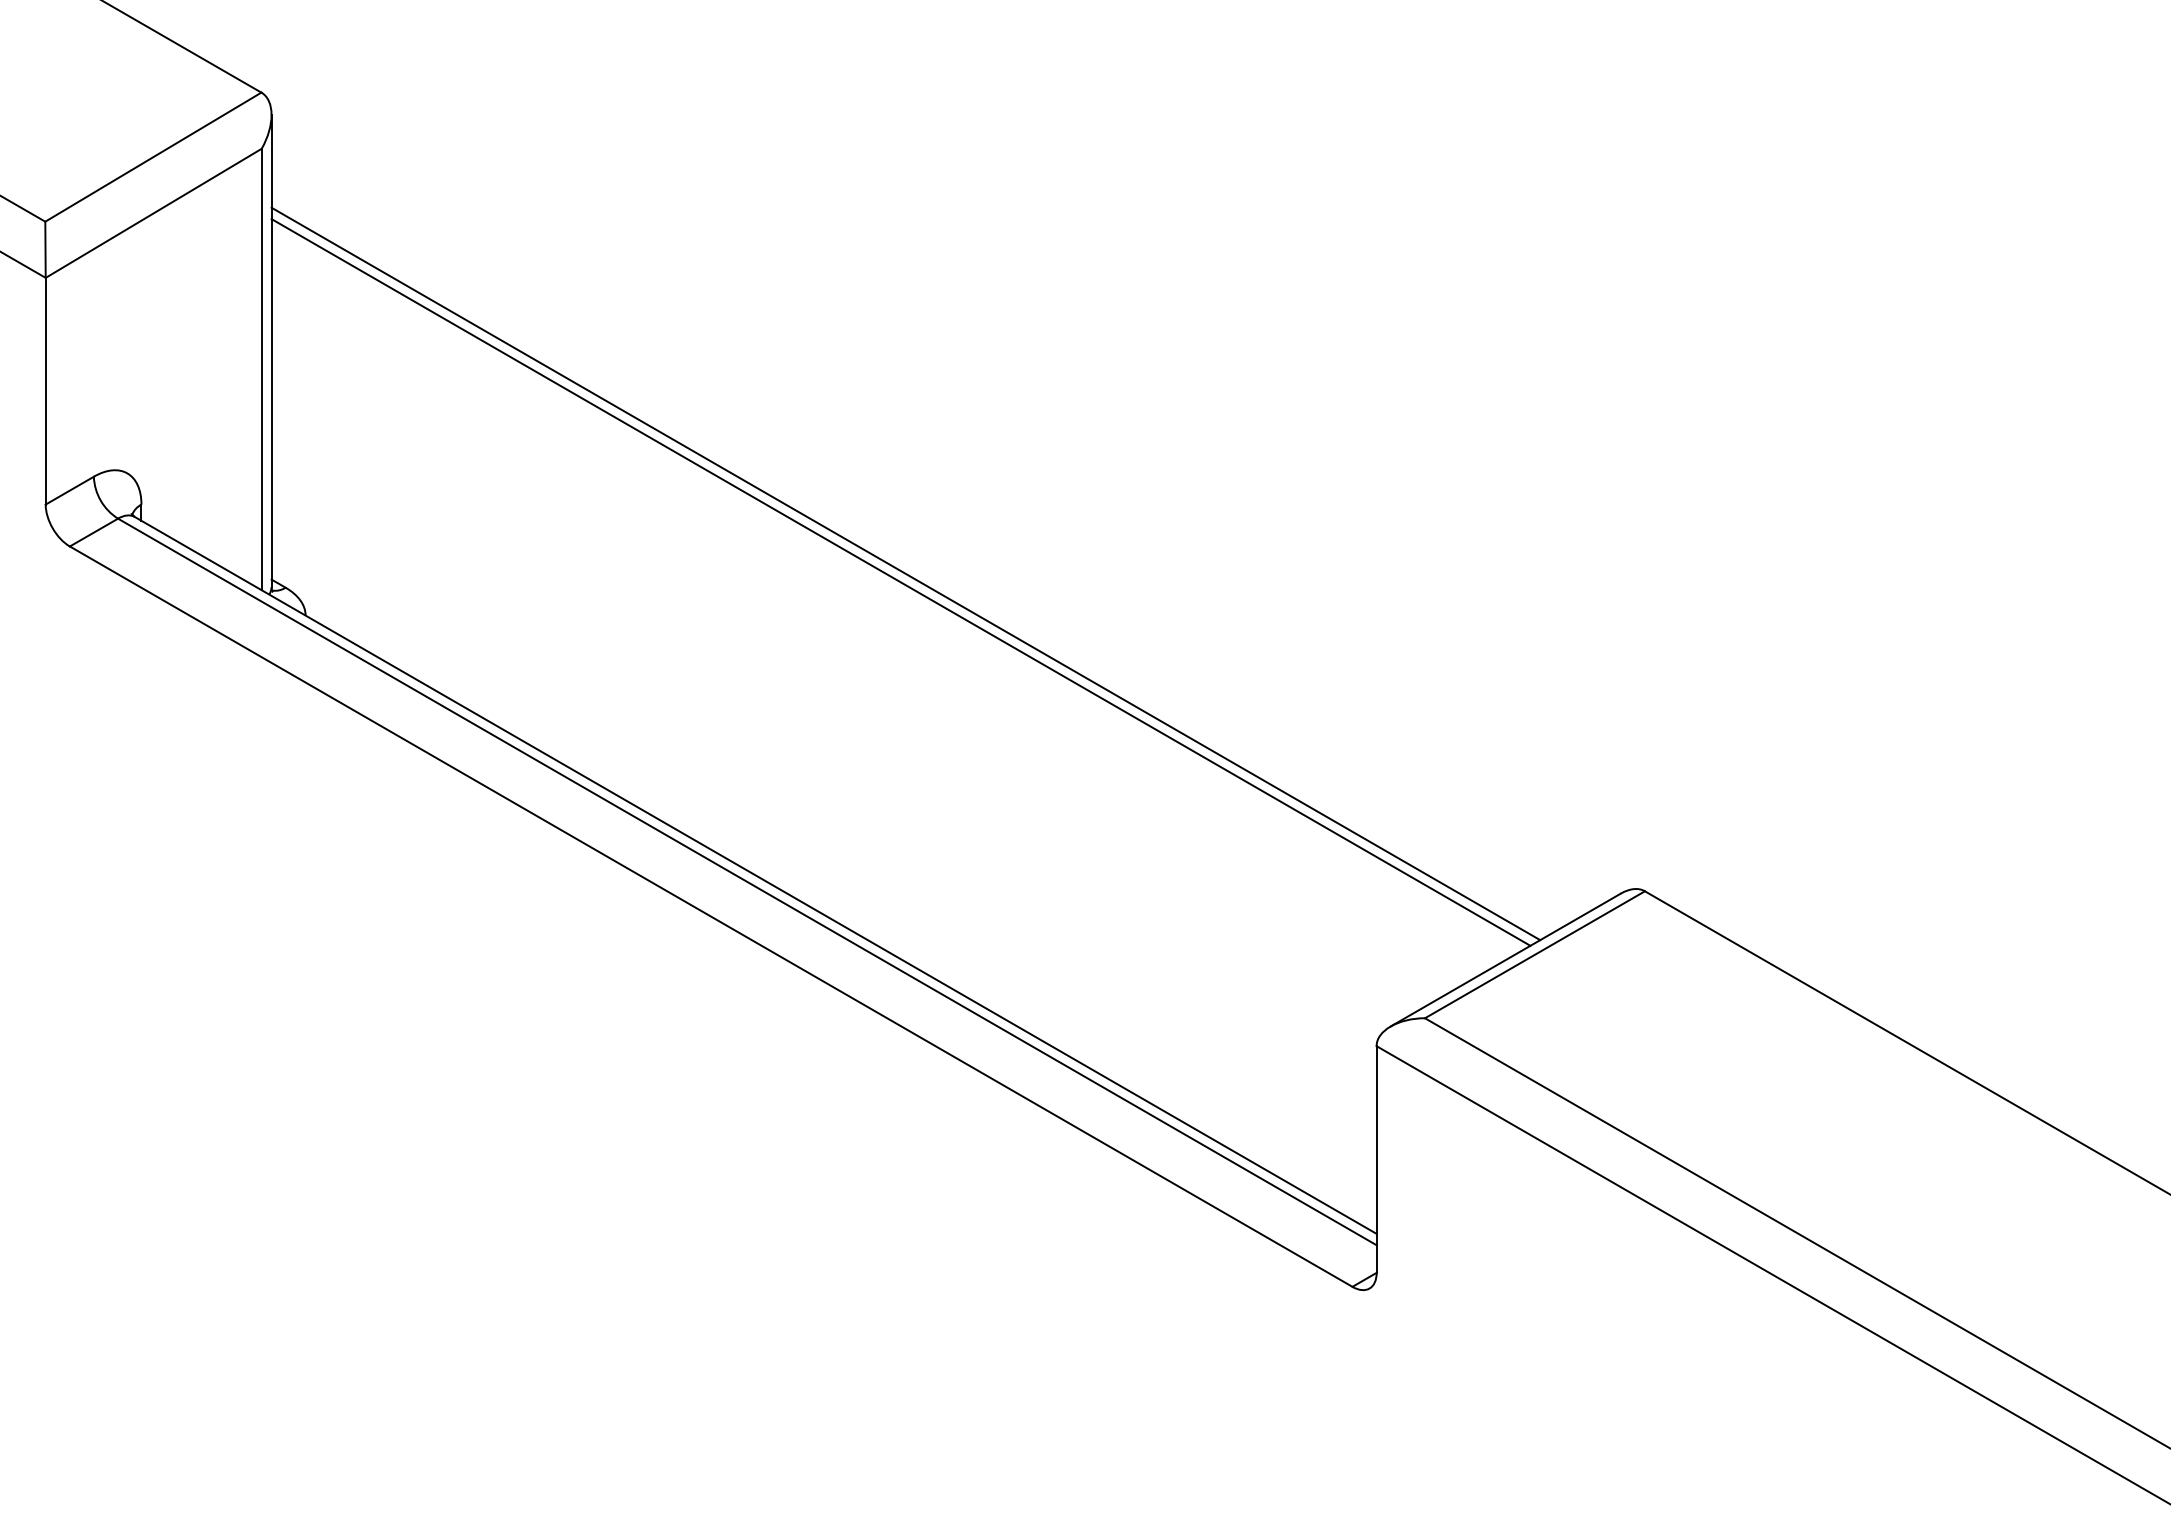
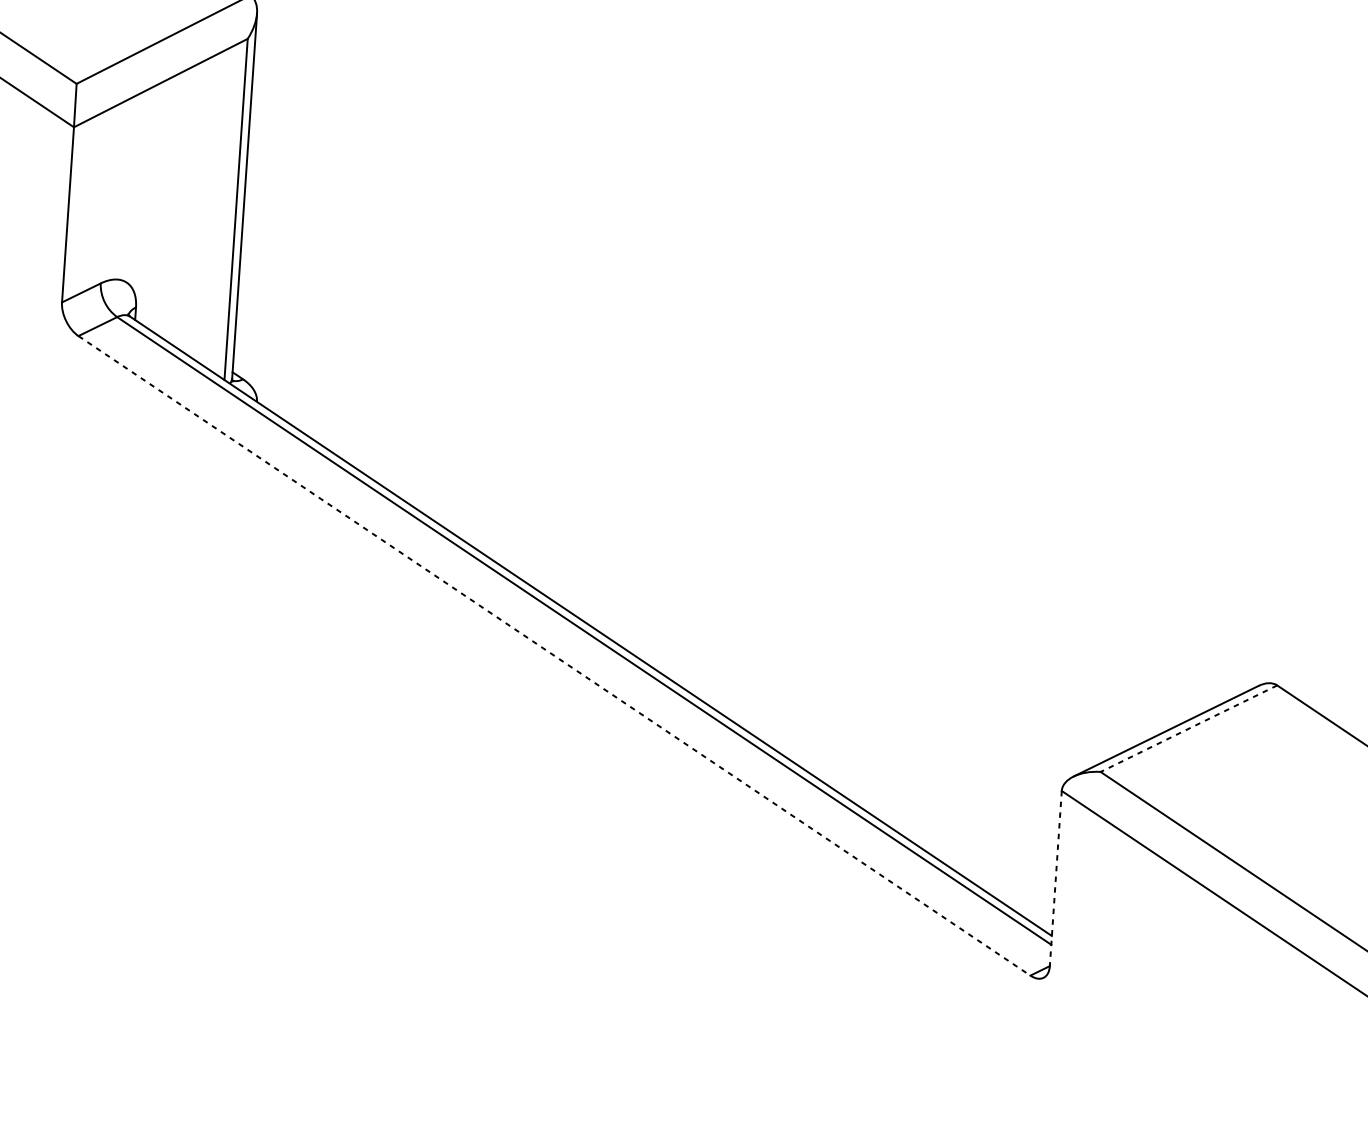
line: (905, 573) -> (722, 400), removed
line: (900, 582) -> (718, 407), removed
line: (711, 916) -> (554, 655), solid -> dashed
line: (1534, 954) -> (1188, 728), solid -> dashed
line: (1376, 1160) -> (1055, 879), solid -> dashed

